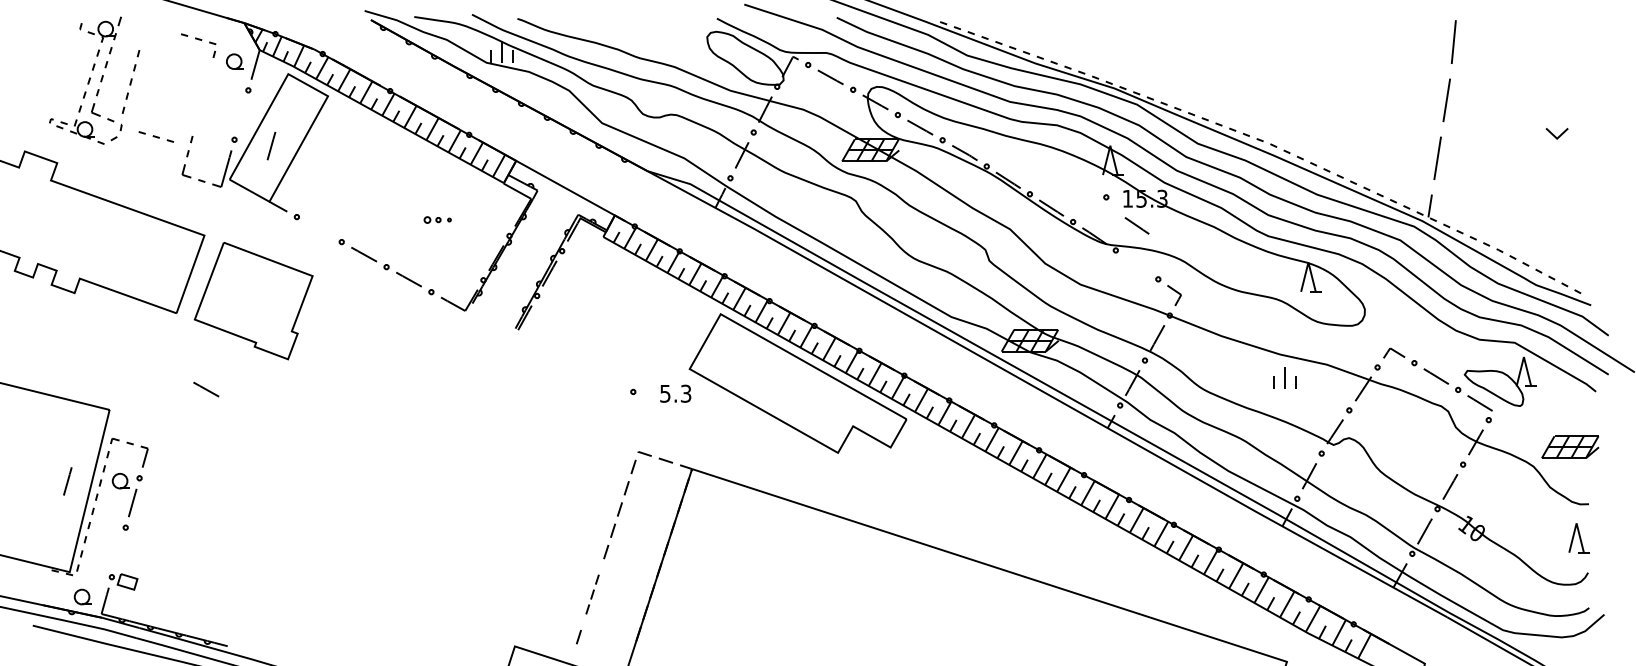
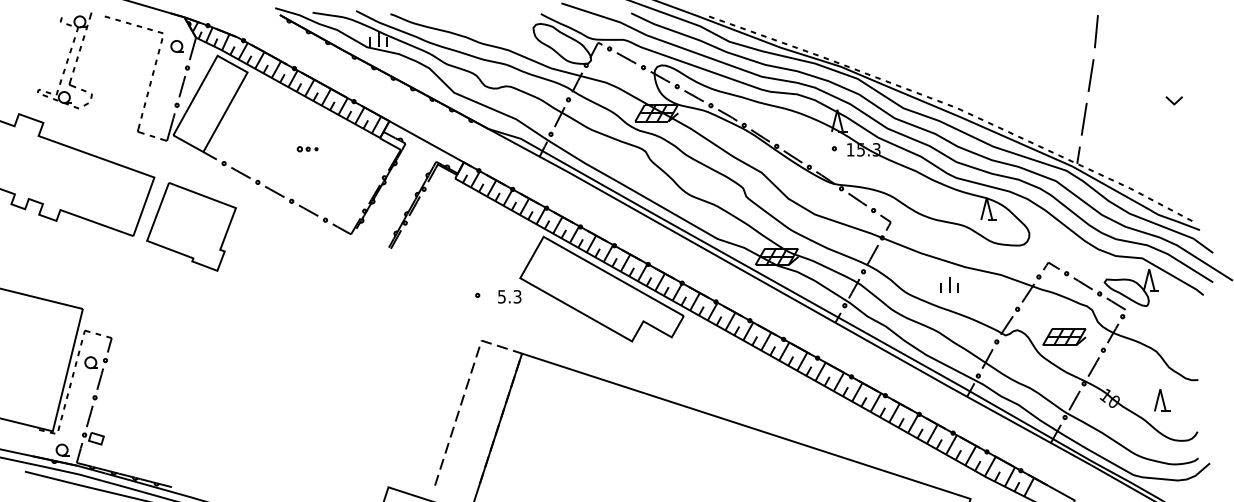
part: (130, 81) -> (152, 72), moved
part: (155, 136) -> (117, 19), moved
line: (271, 145) -> (182, 86), moved
part: (437, 219) -> (307, 148), moved
line: (1136, 225) -> (857, 199), moved
part: (1284, 377) -> (949, 284), moved
line: (206, 389) -> (241, 172), moved
part: (1570, 446) -> (1064, 336), moved
line: (67, 481) -> (89, 416), moved
part: (1578, 538) -> (1161, 400), moved
part: (592, 594) -> (446, 448), size x1.43

